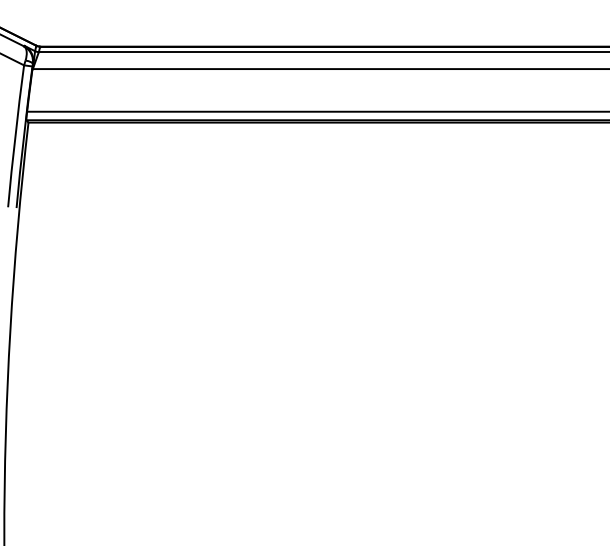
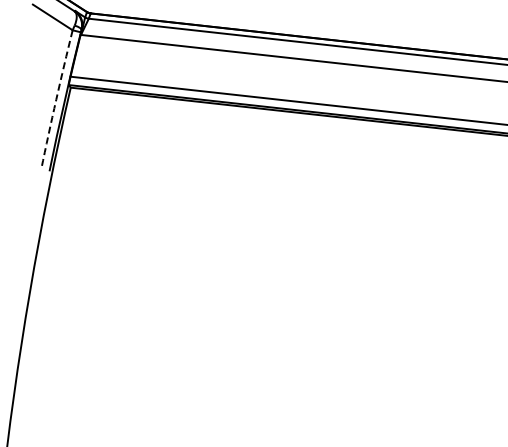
arc: (15, 136) -> (56, 100), solid -> dashed

